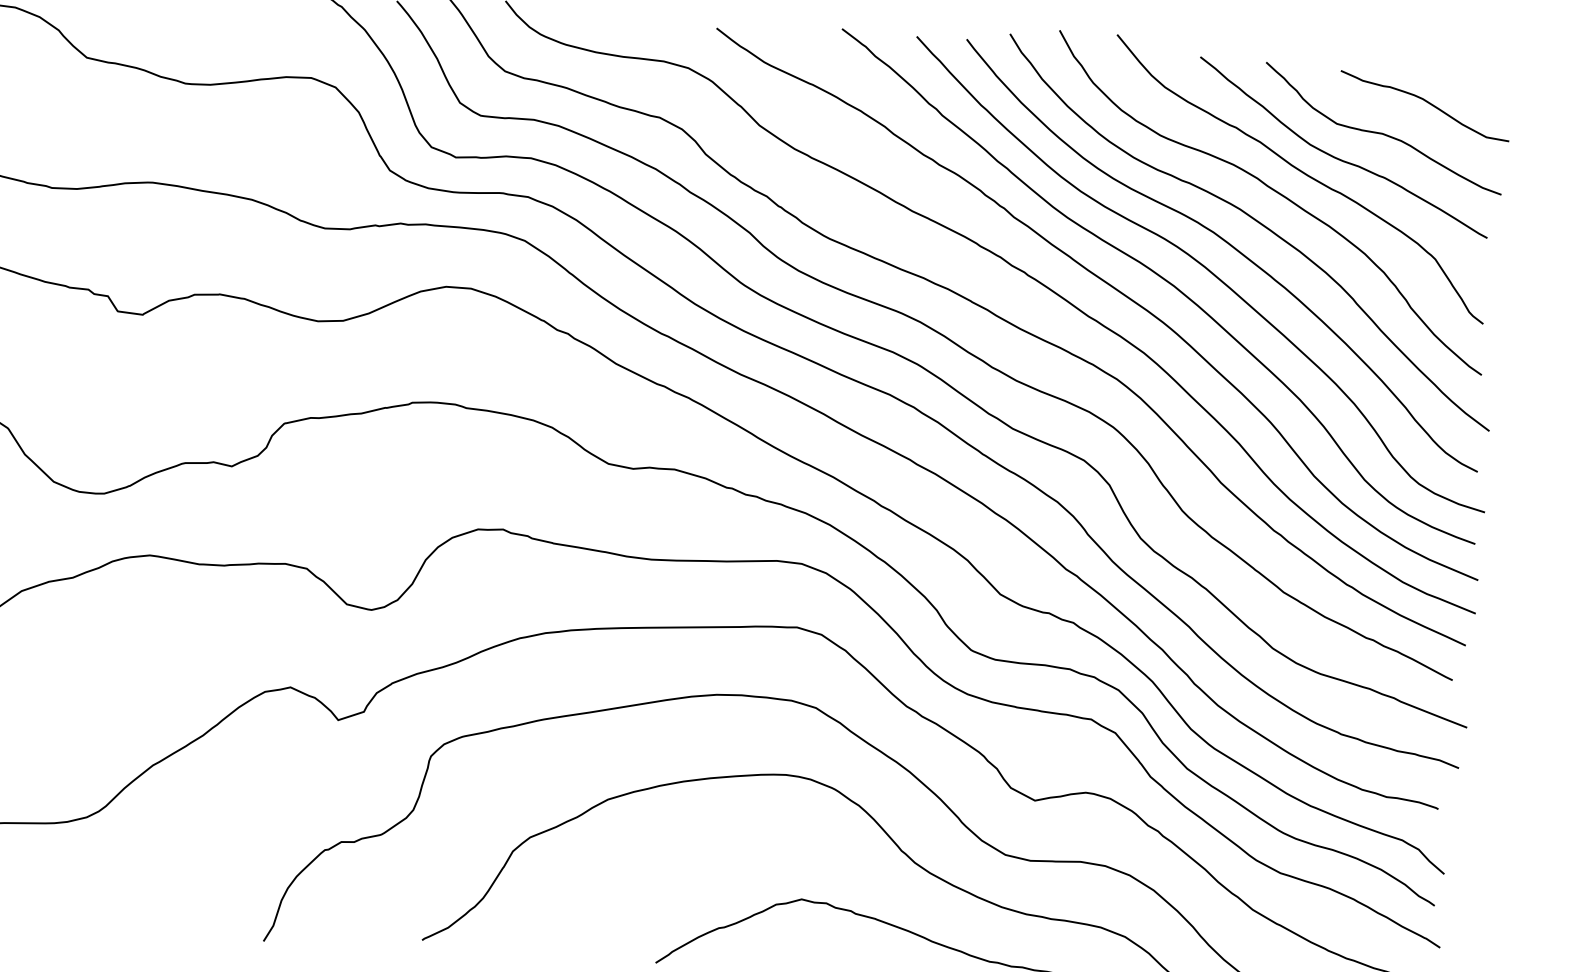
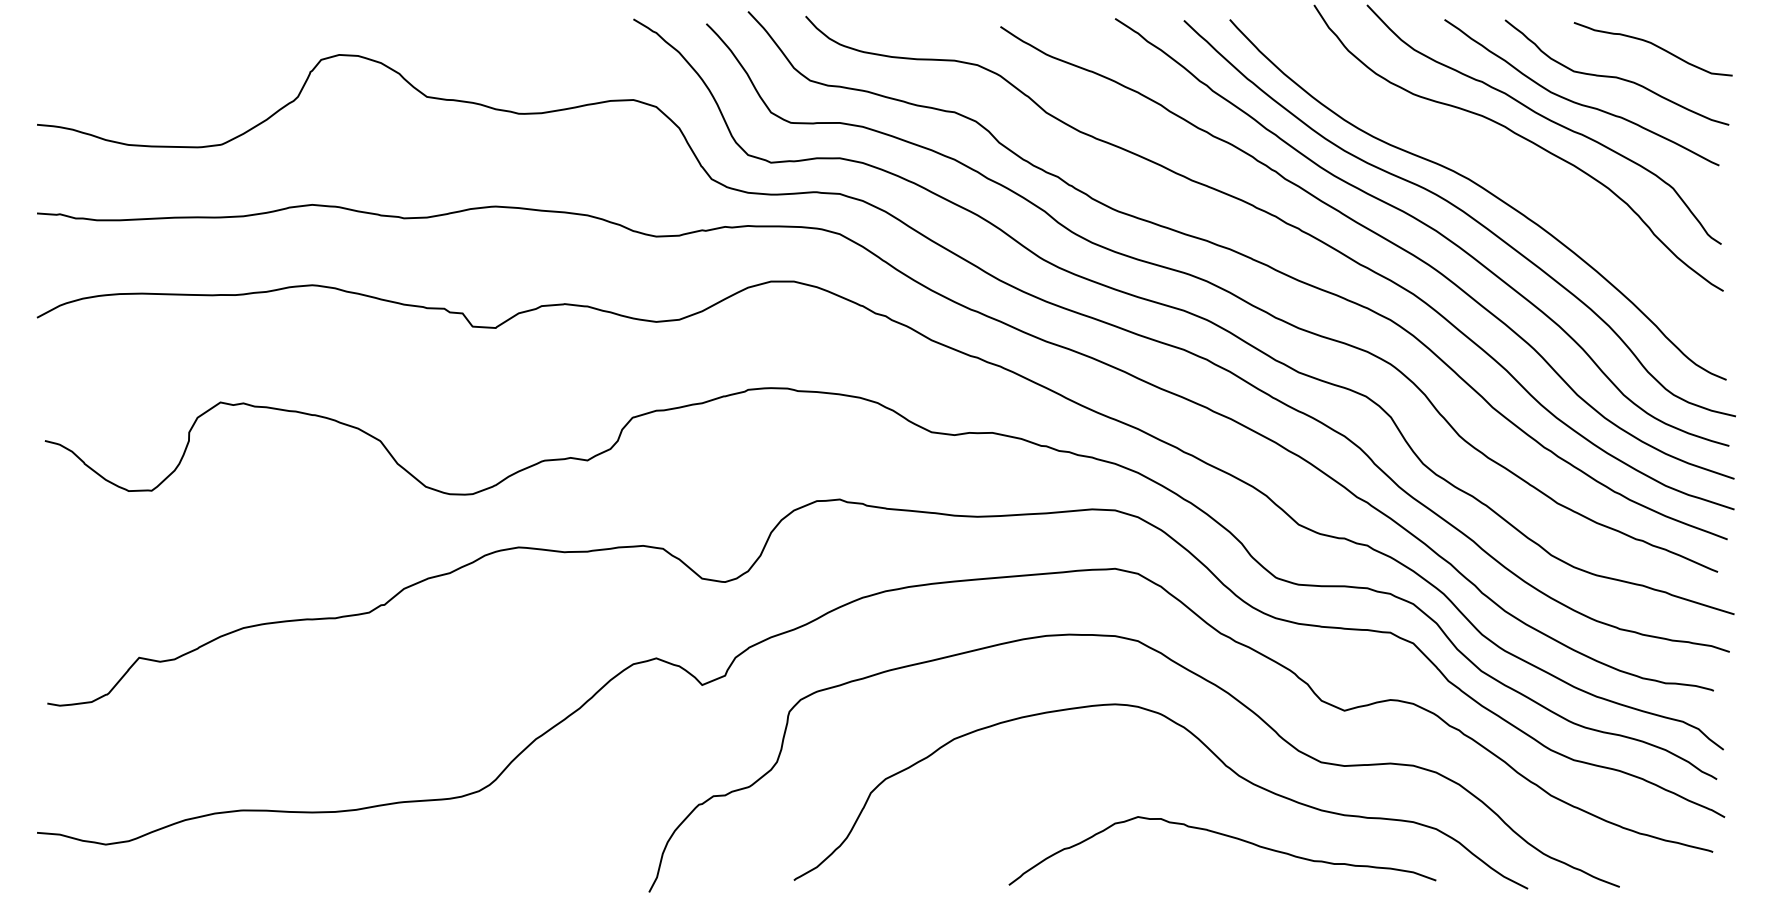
curve: (1255, 221) -> (1506, 166), removed

